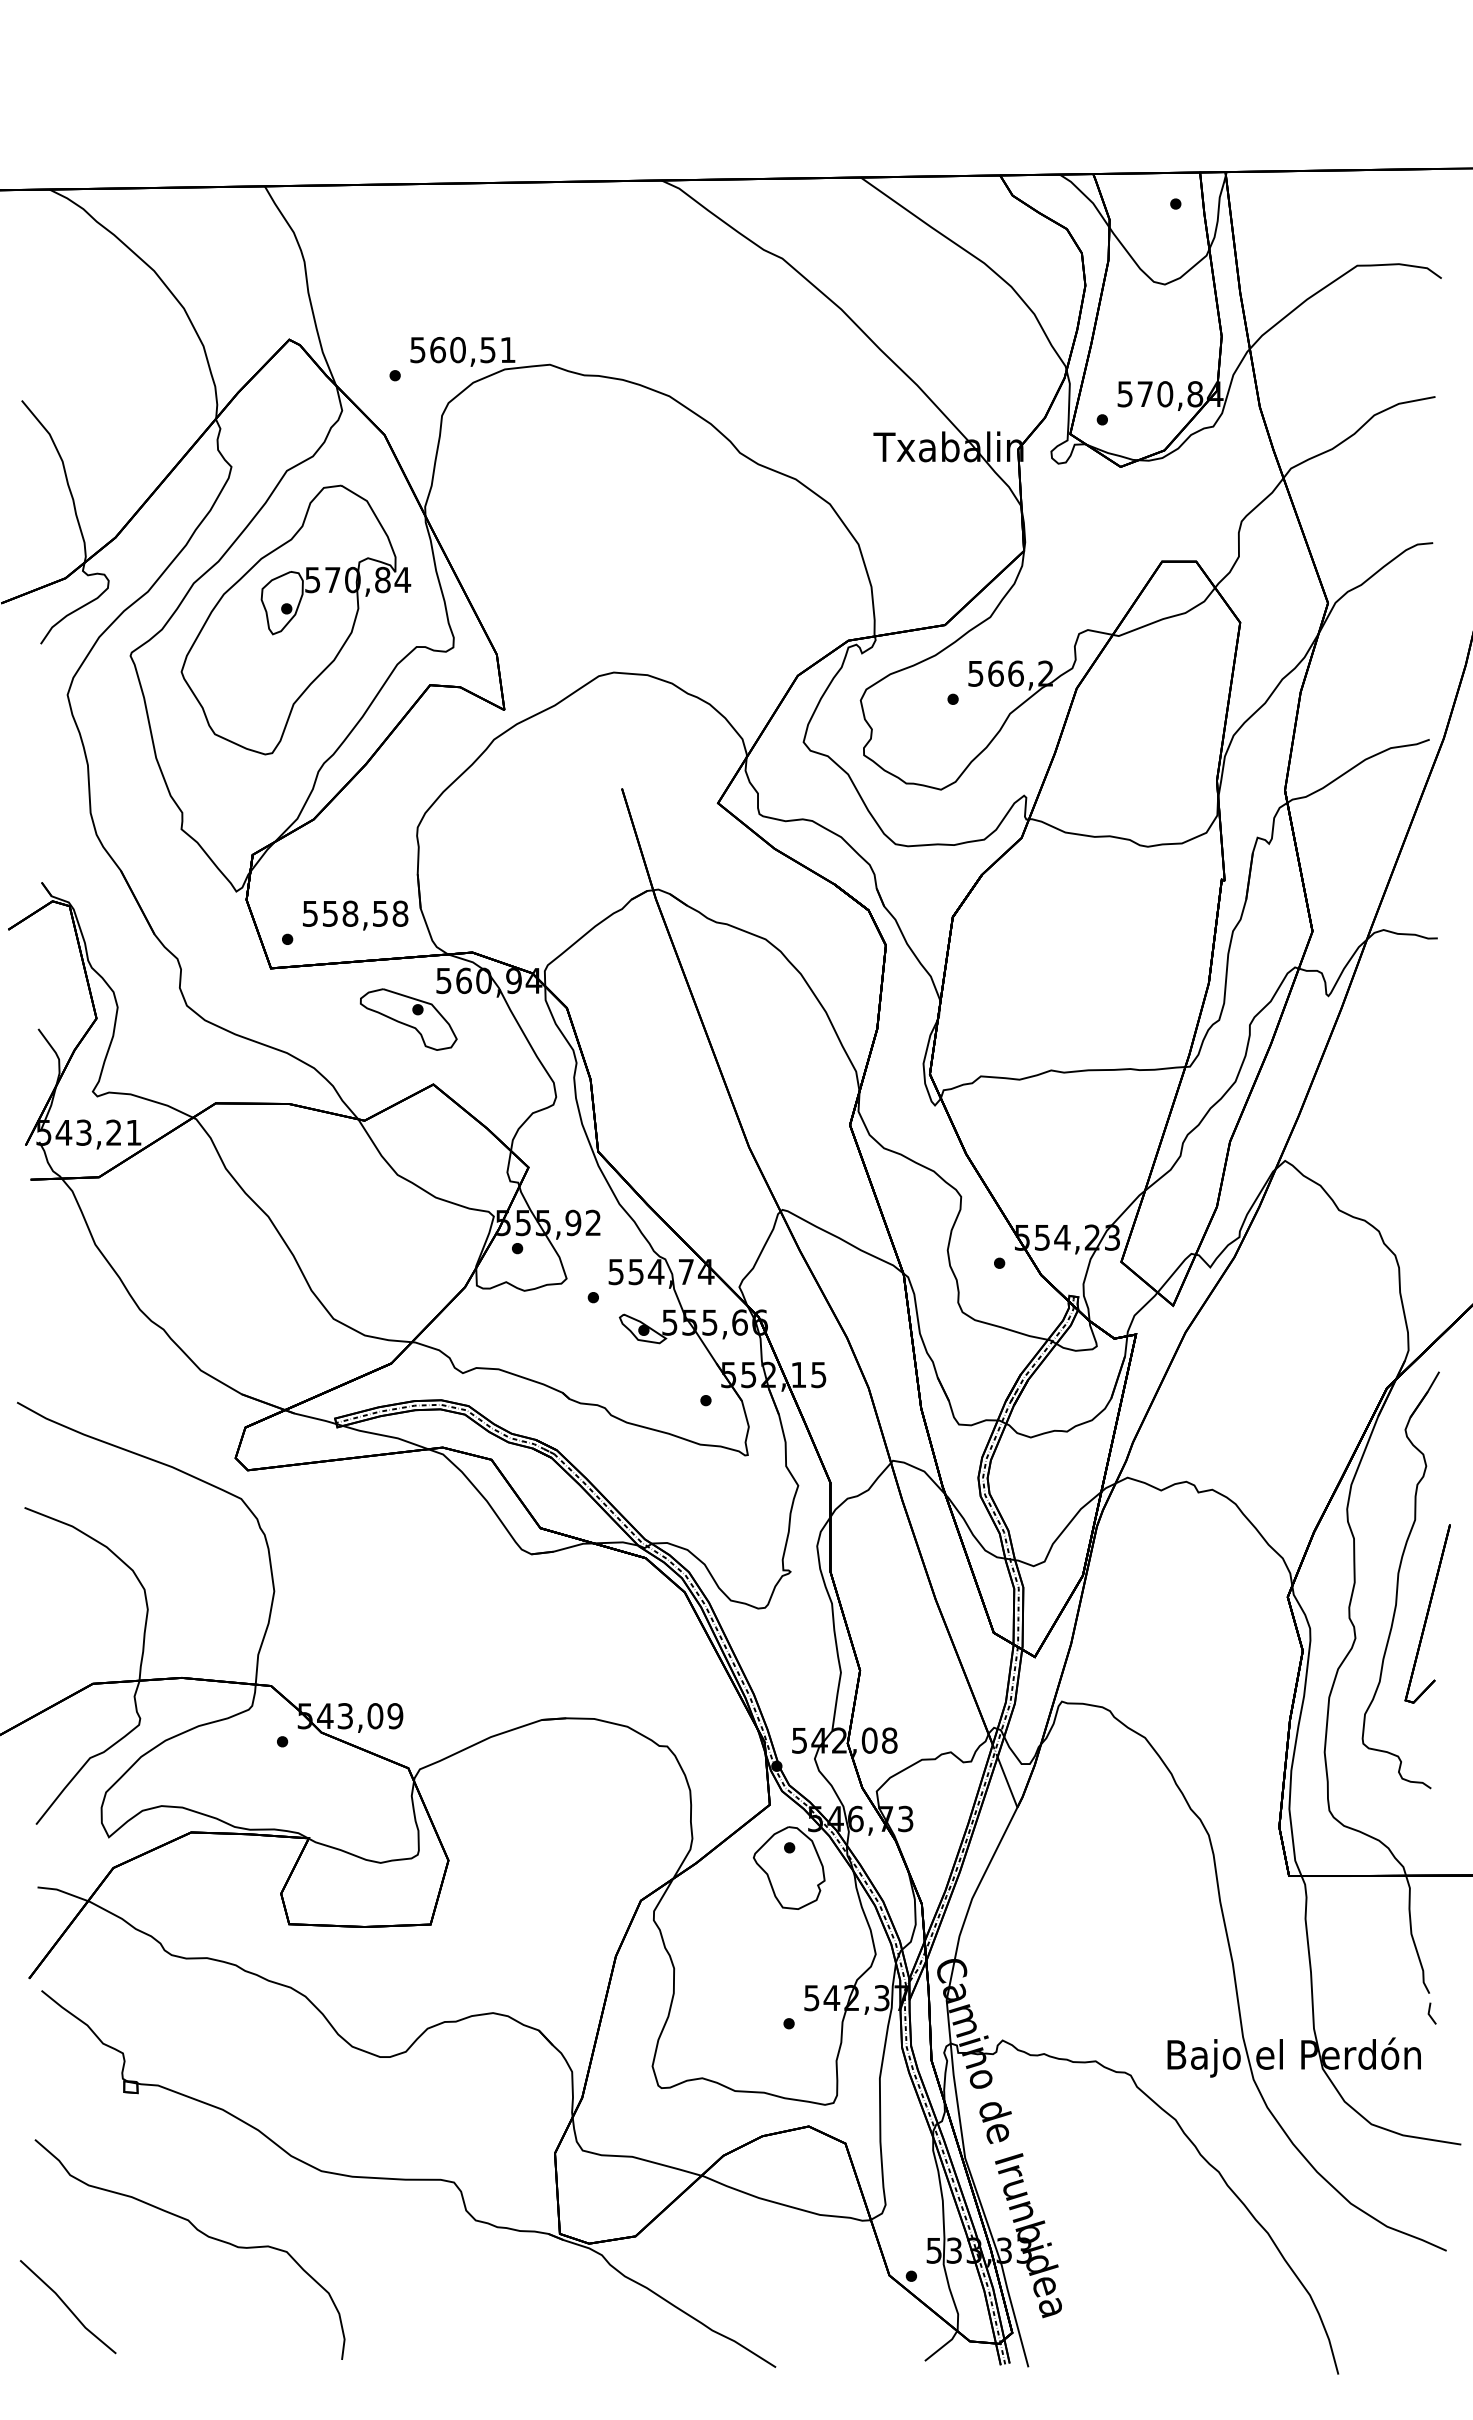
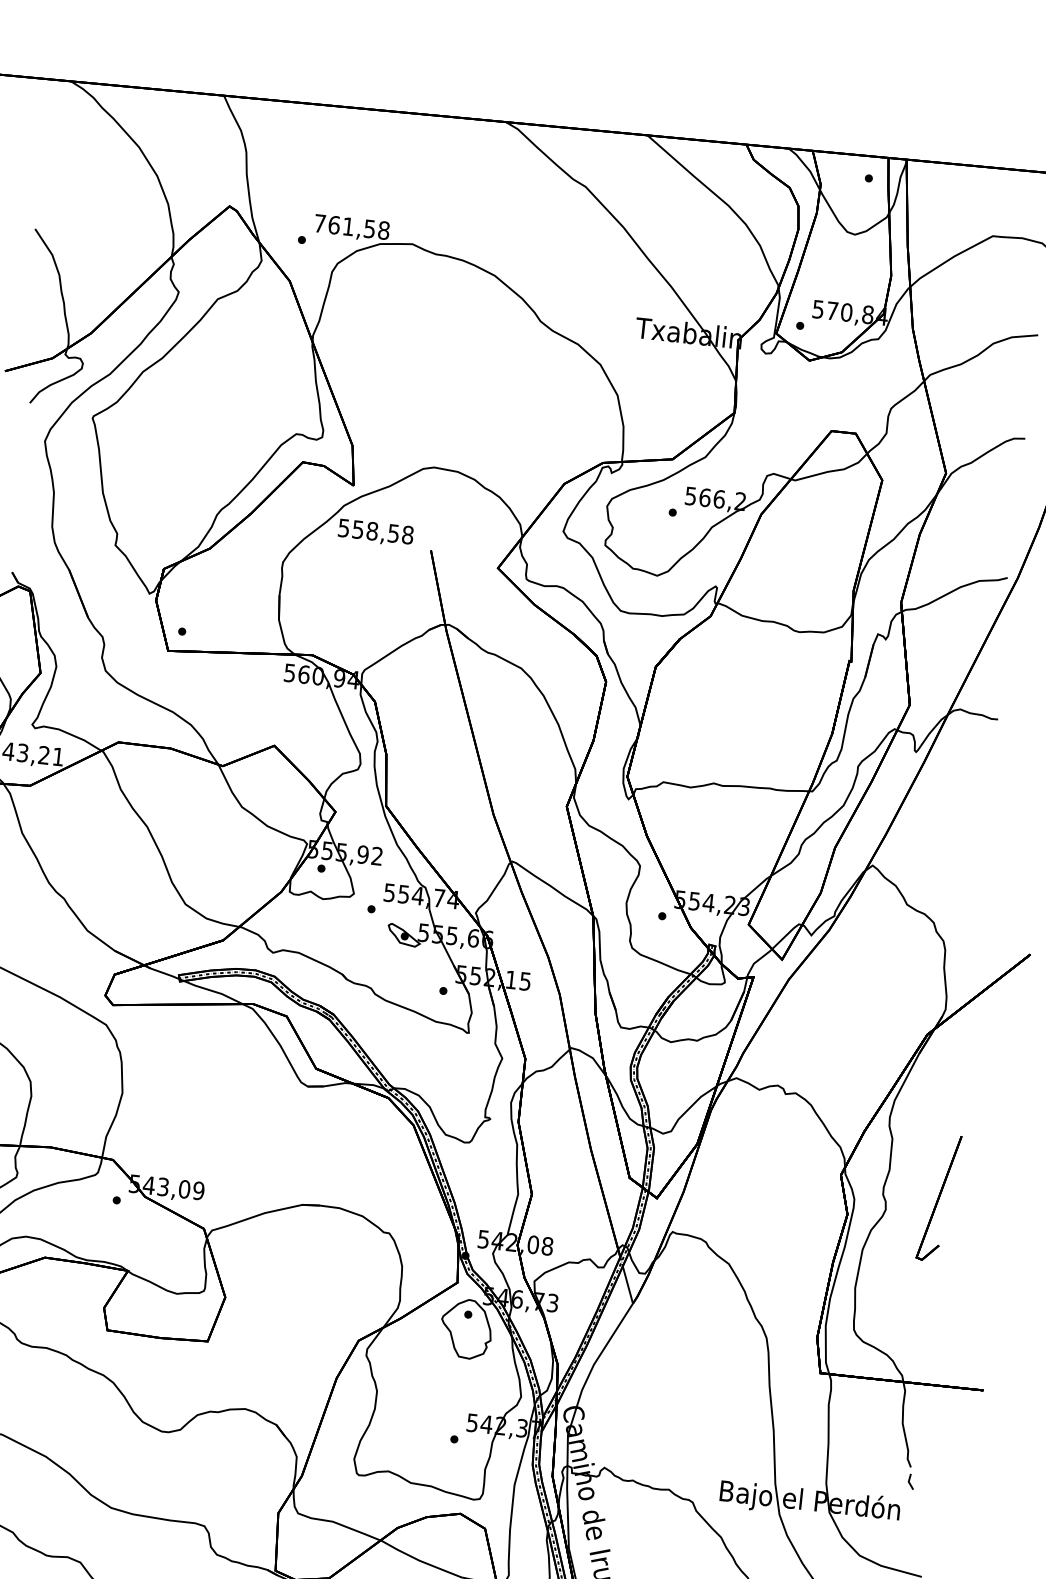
text: (462, 349) -> (351, 226), 560,51 -> 761,58
part: (295, 619) -> (212, 405), removed
text: (355, 915) -> (375, 532), moved
part: (408, 1019) -> (261, 697), removed
part: (1400, 1580) -> (922, 1172), removed

